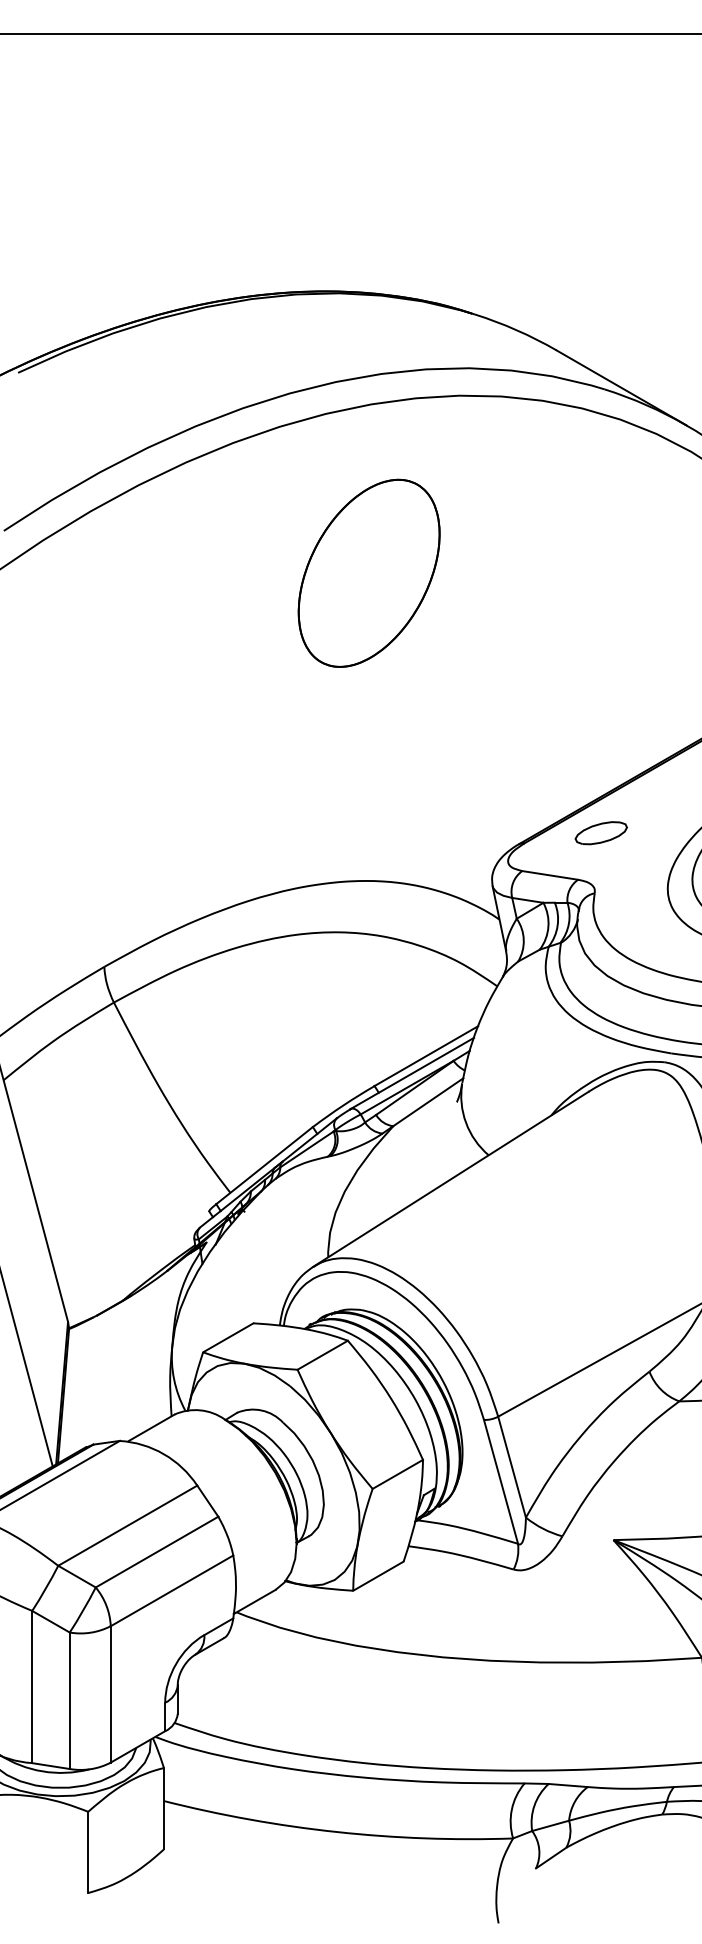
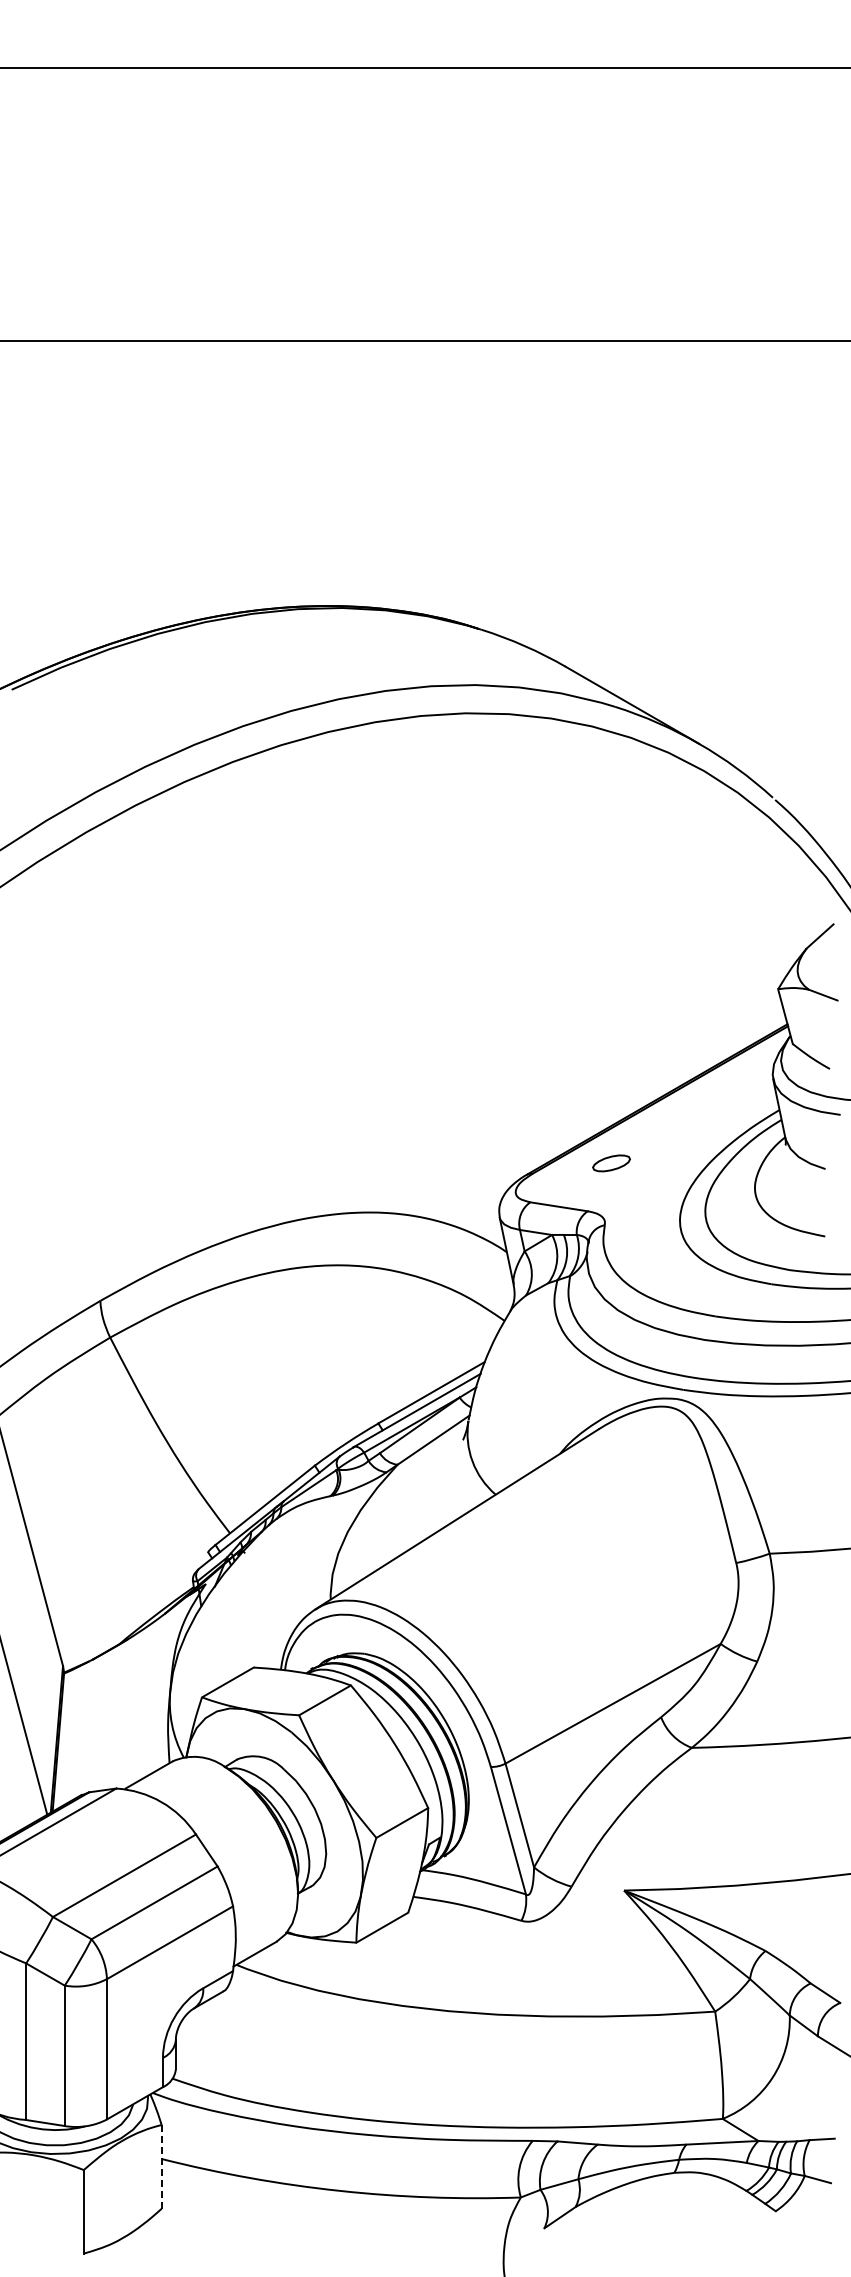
part: (368, 572) -> (372, 895), removed
part: (601, 833) -> (611, 1163), size x0.7
line: (163, 1808) -> (161, 2166), solid -> dashed

